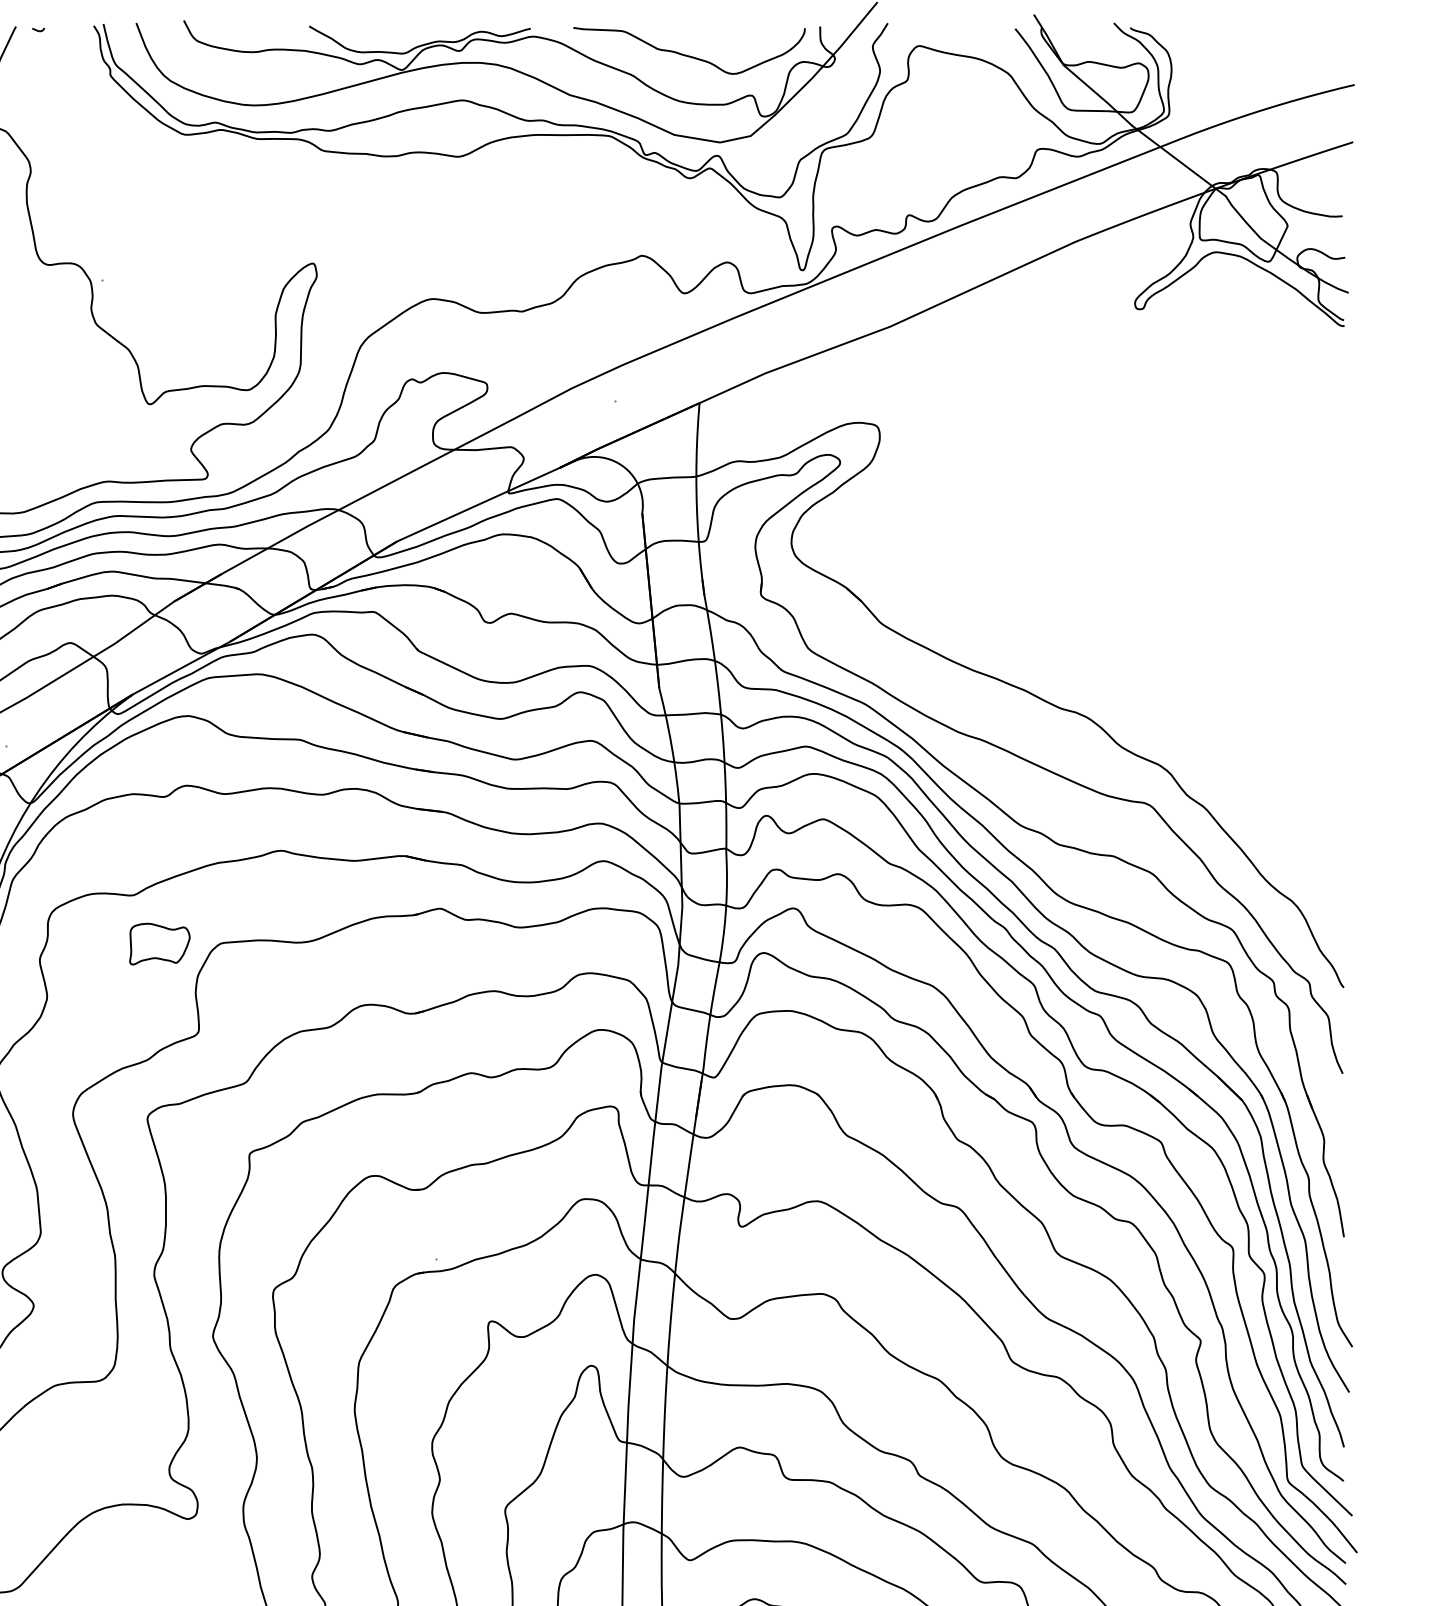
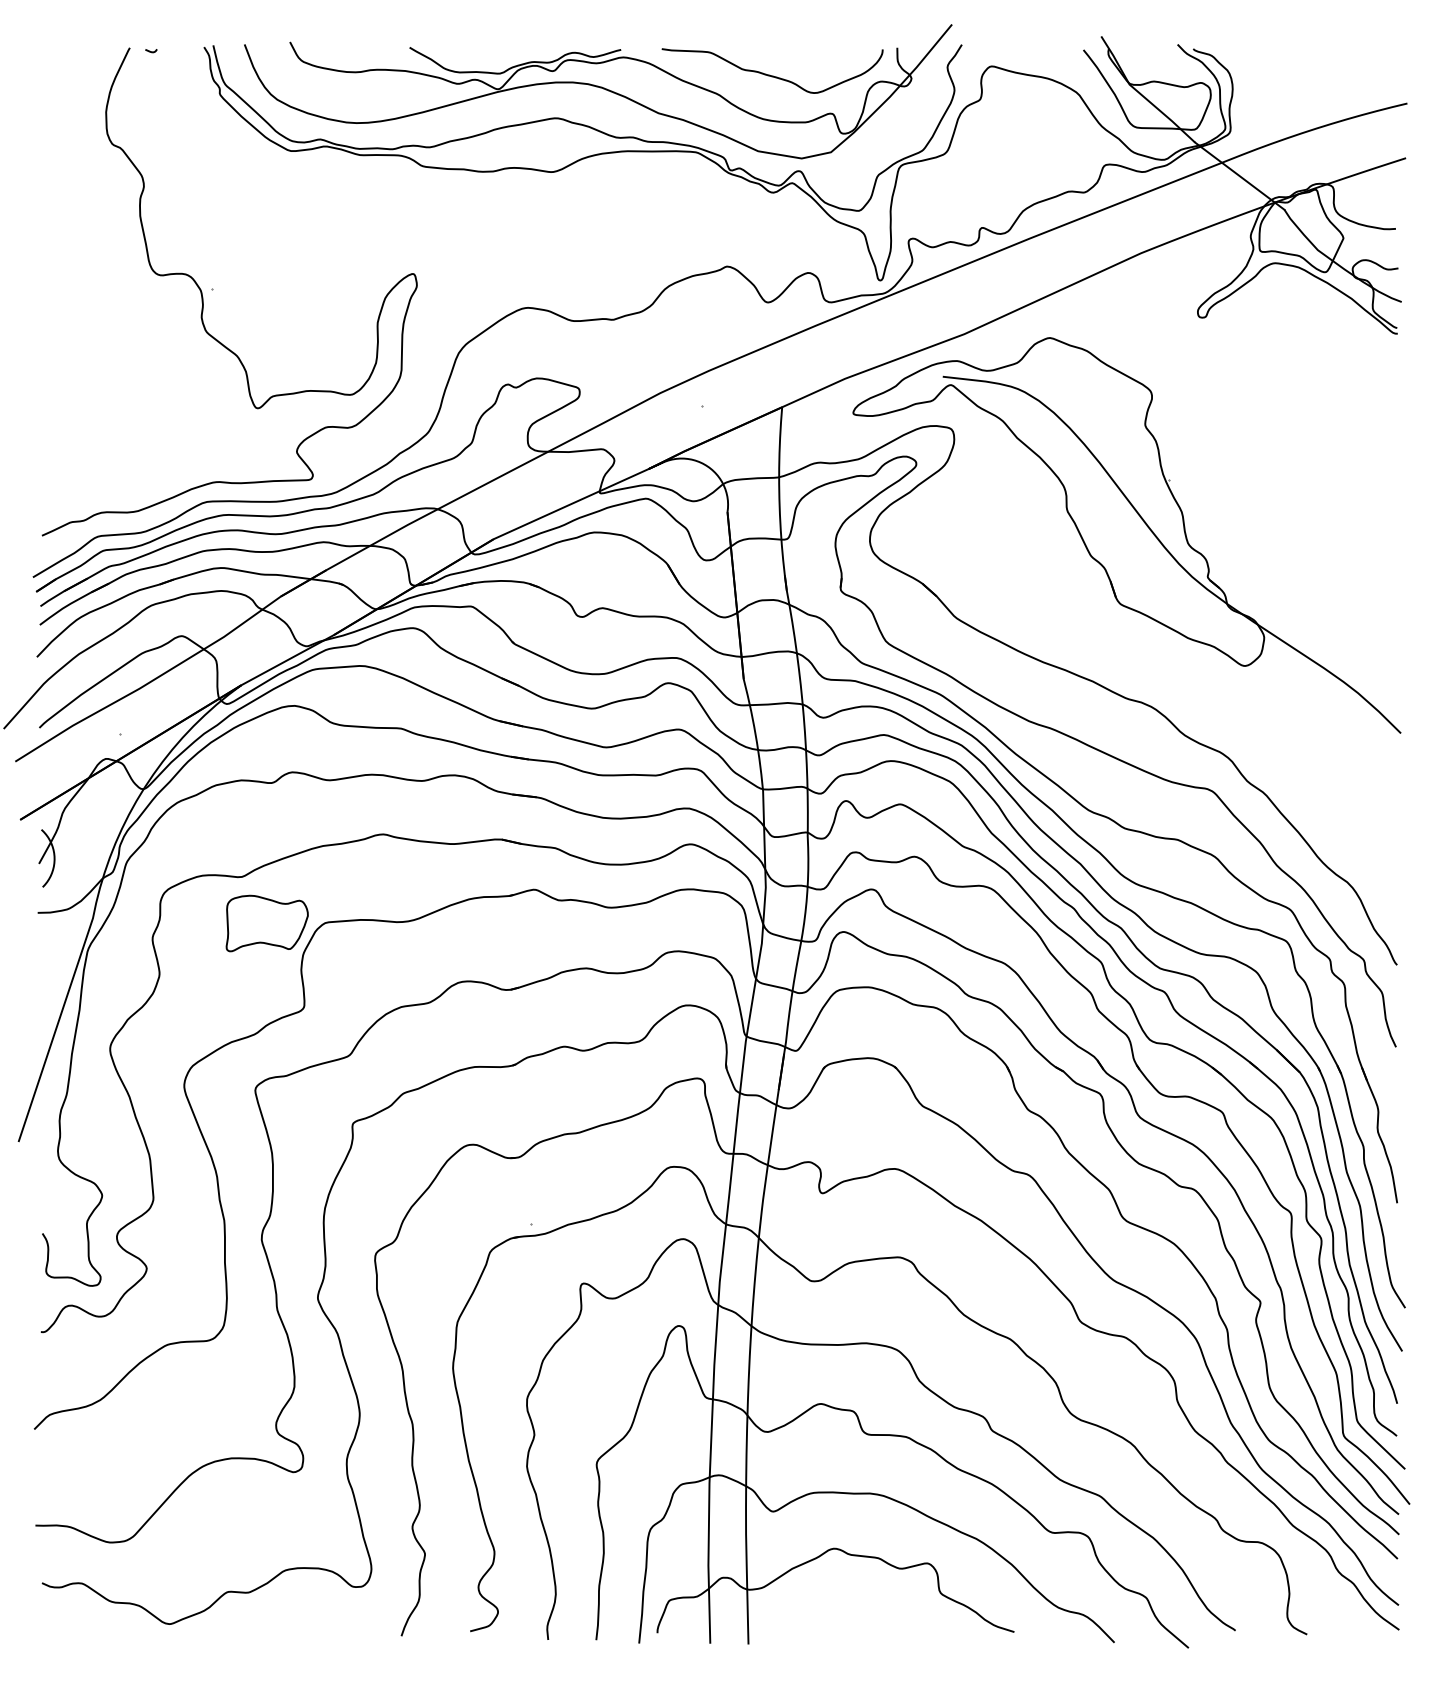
part: (1060, 537) -> (1126, 535), added
part: (159, 944) -> (266, 923), size x1.43

